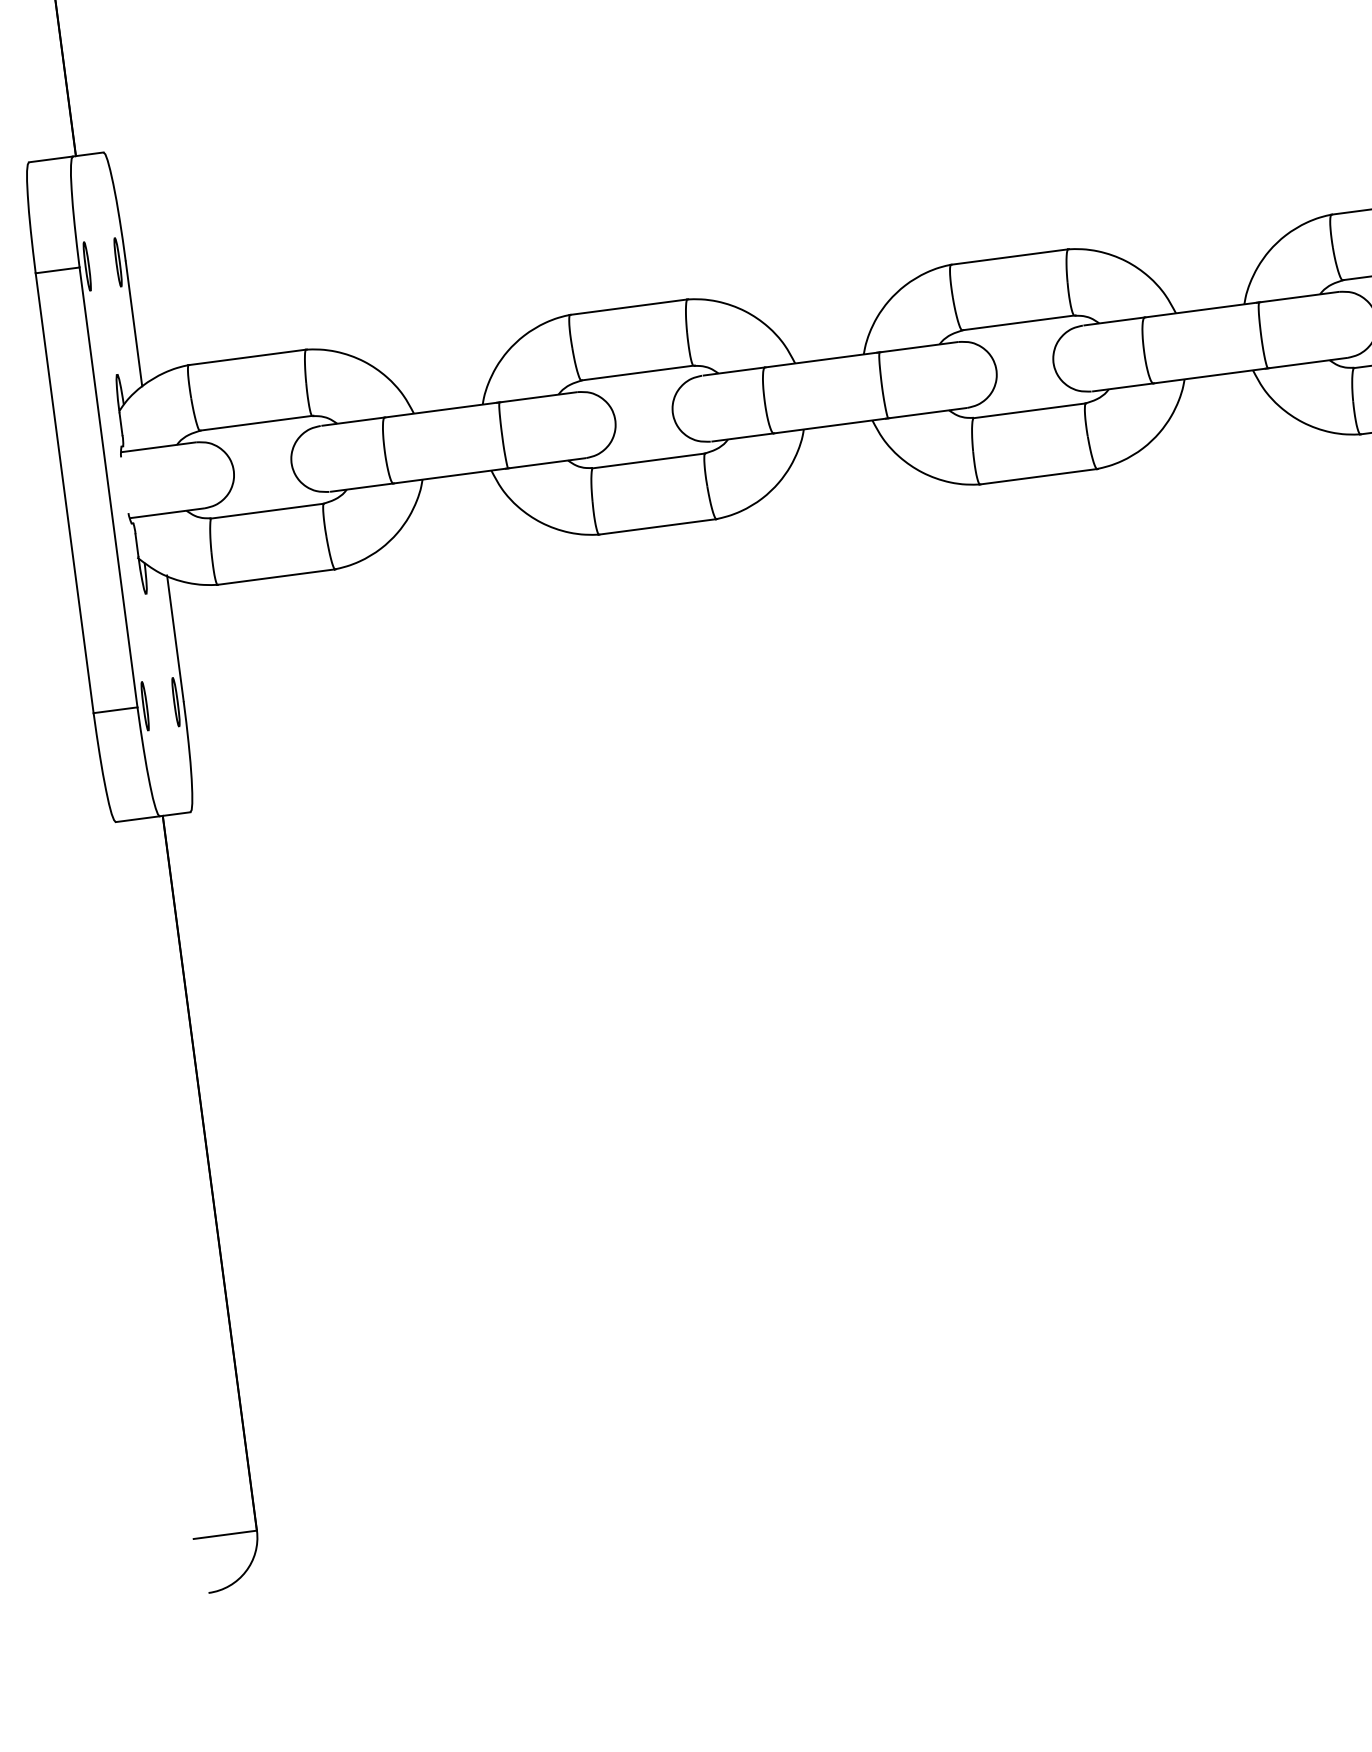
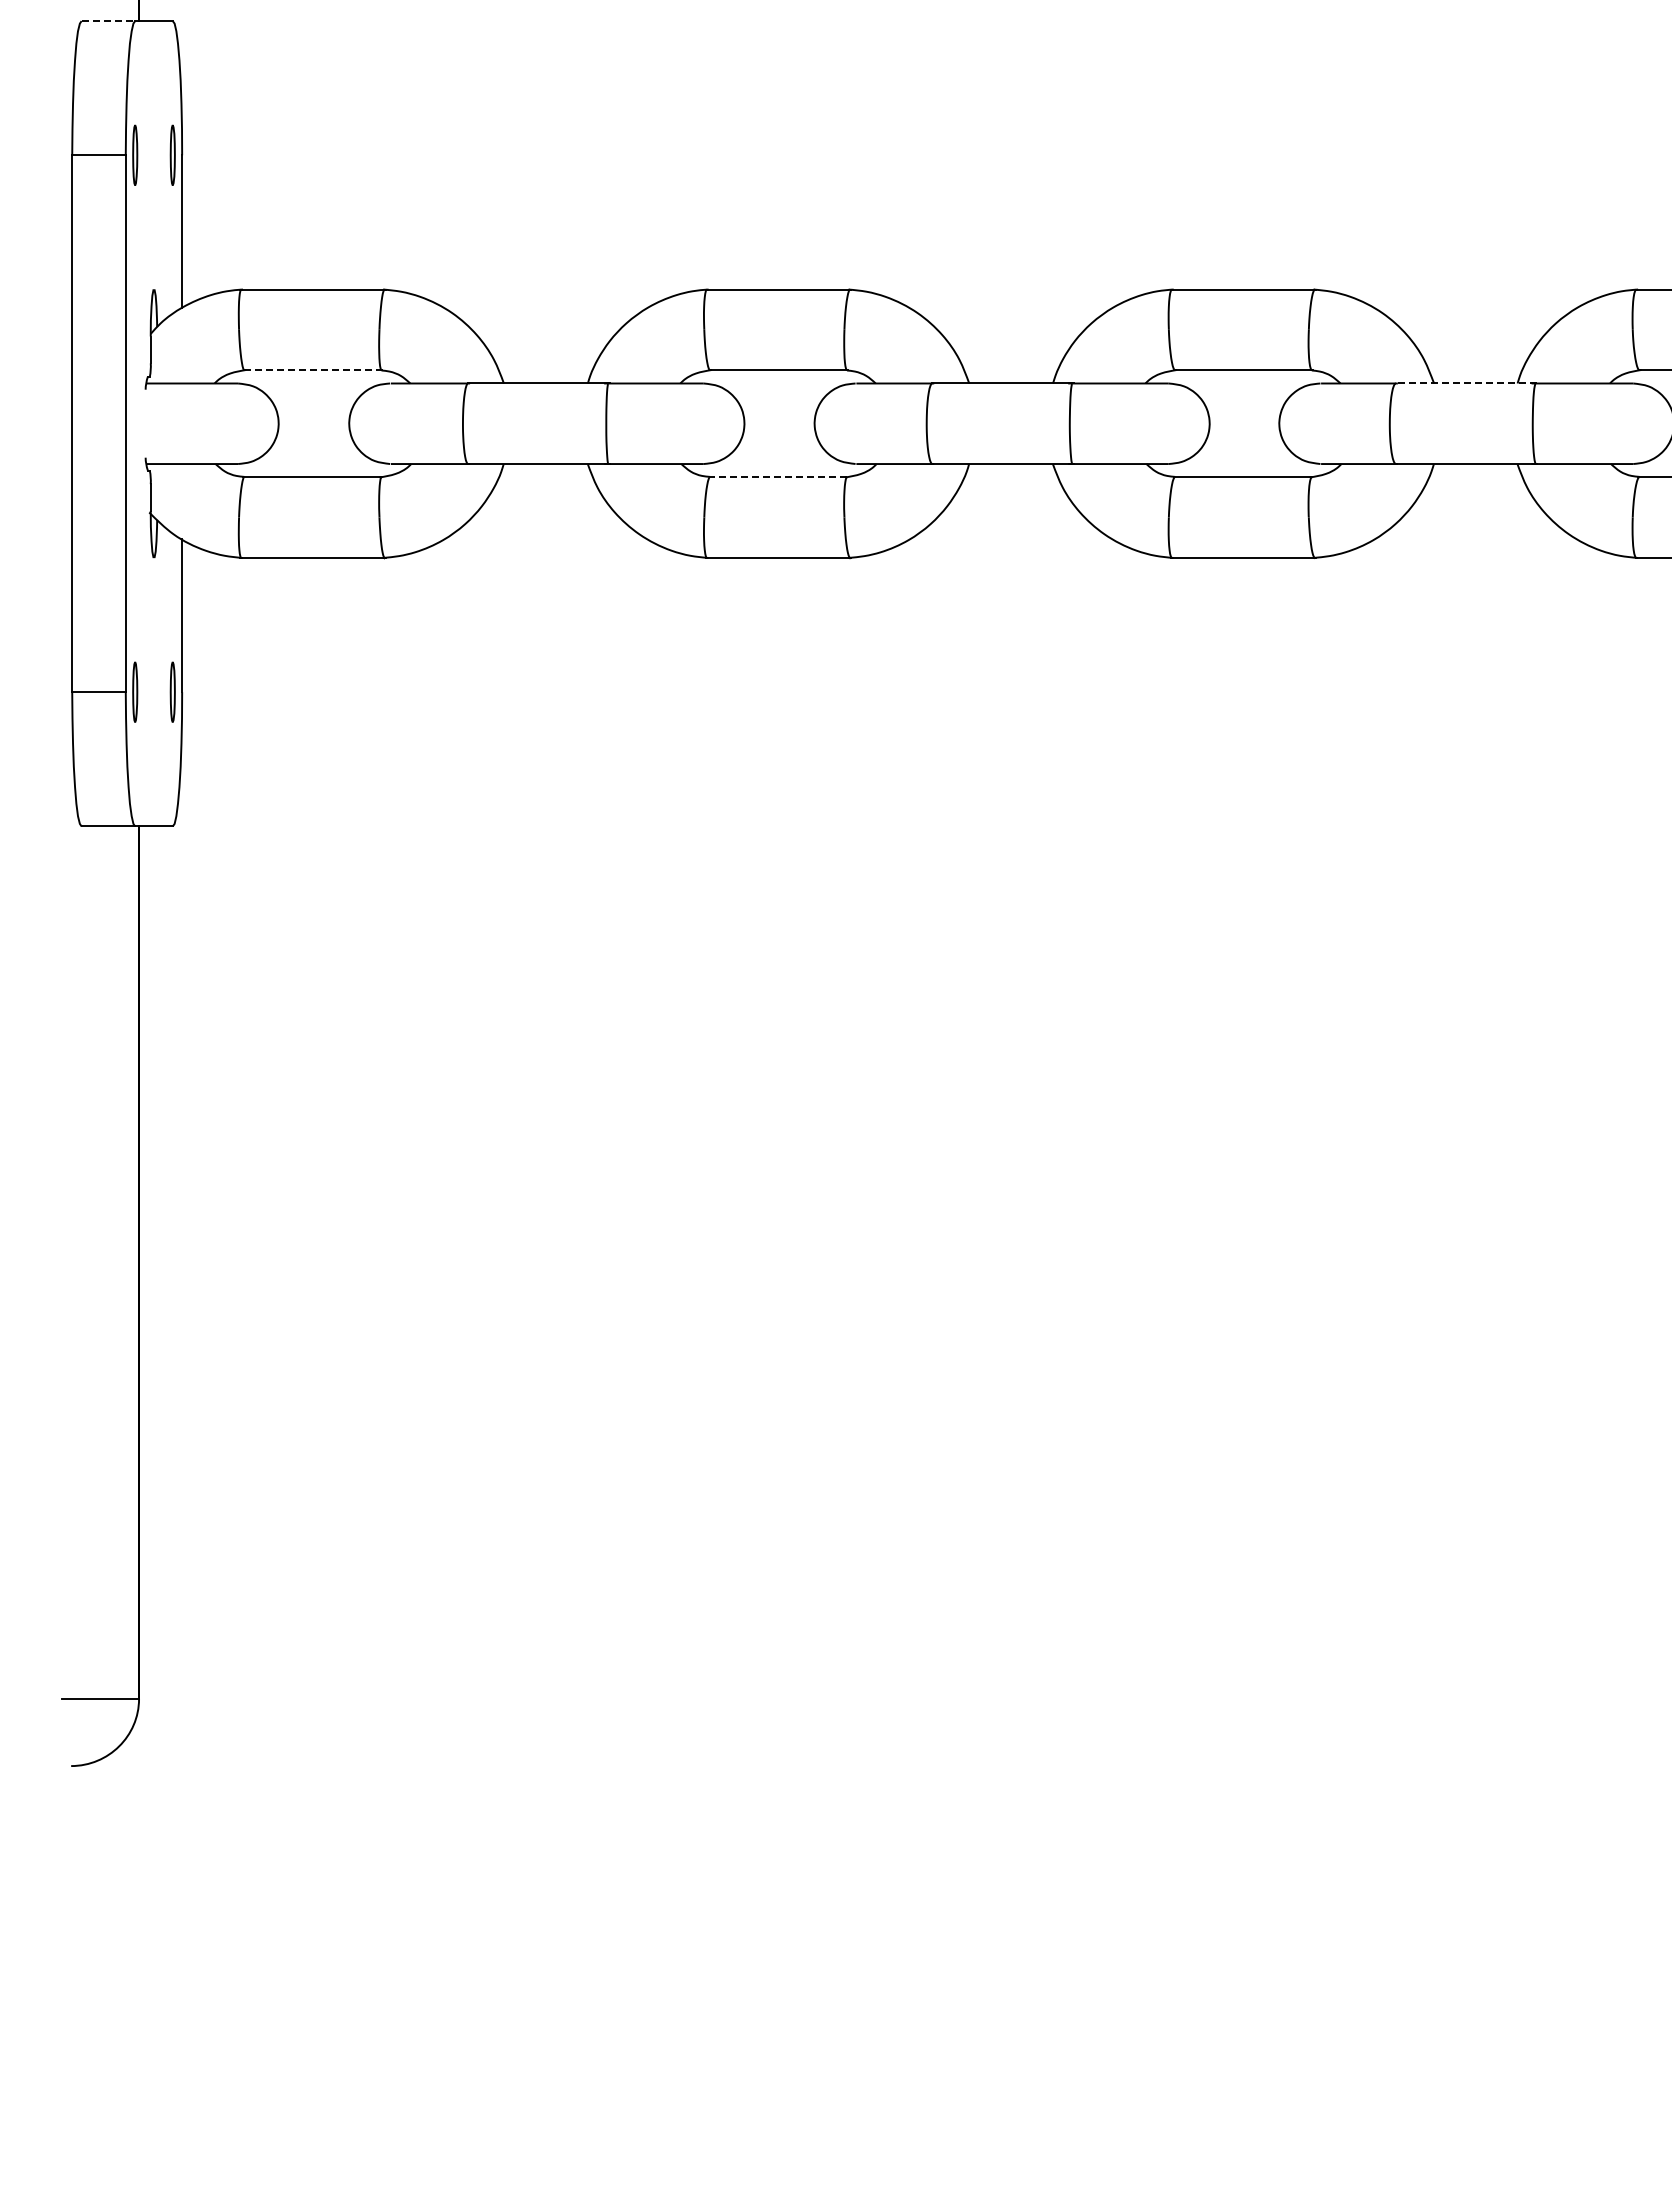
line: (51, 159) -> (108, 21), solid -> dashed
line: (1202, 309) -> (1466, 383), solid -> dashed
line: (257, 423) -> (314, 370), solid -> dashed
line: (648, 461) -> (777, 477), solid -> dashed

